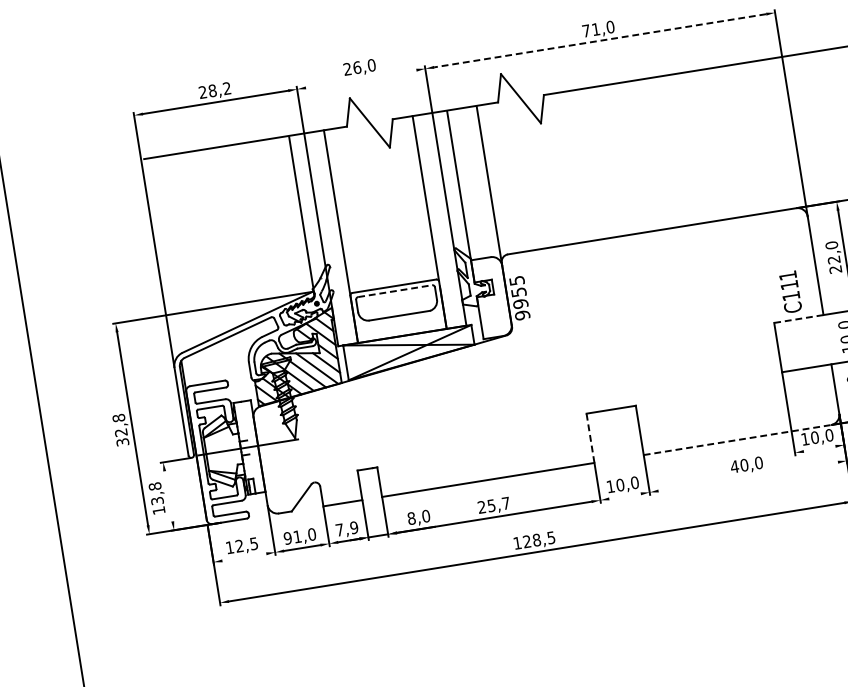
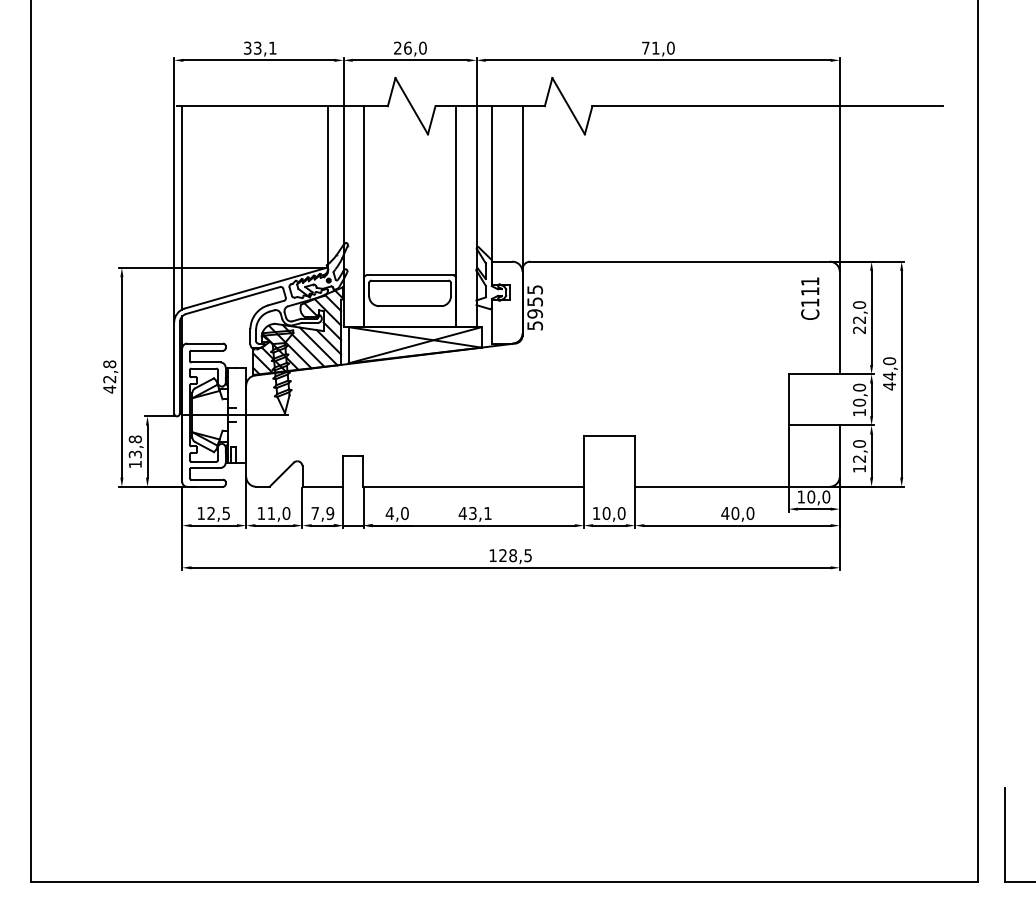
line: (599, 41) -> (657, 60), dashed -> solid
line: (360, 79) -> (409, 60), added
text: (215, 89) -> (260, 47), 28,2 -> 33,1
line: (164, 256) -> (182, 208), added
line: (395, 290) -> (410, 280), dashed -> solid
text: (790, 291) -> (810, 298), moved
text: (521, 315) -> (534, 325), 9 -> 5
line: (799, 319) -> (814, 374), dashed -> solid
line: (590, 438) -> (583, 461), dashed -> solid
line: (737, 439) -> (732, 486), dashed -> solid
text: (122, 442) -> (109, 389), 32,8 -> 42,8
line: (819, 449) -> (813, 509), added
line: (748, 476) -> (737, 525), added
line: (168, 496) -> (147, 451), added
line: (625, 496) -> (609, 525), added
text: (493, 504) -> (474, 512), 25,7 -> 43,1
text: (411, 518) -> (389, 513), 8,0 -> 4,0
text: (288, 538) -> (261, 513), 91,0 -> 11,0
line: (244, 557) -> (214, 525), added

